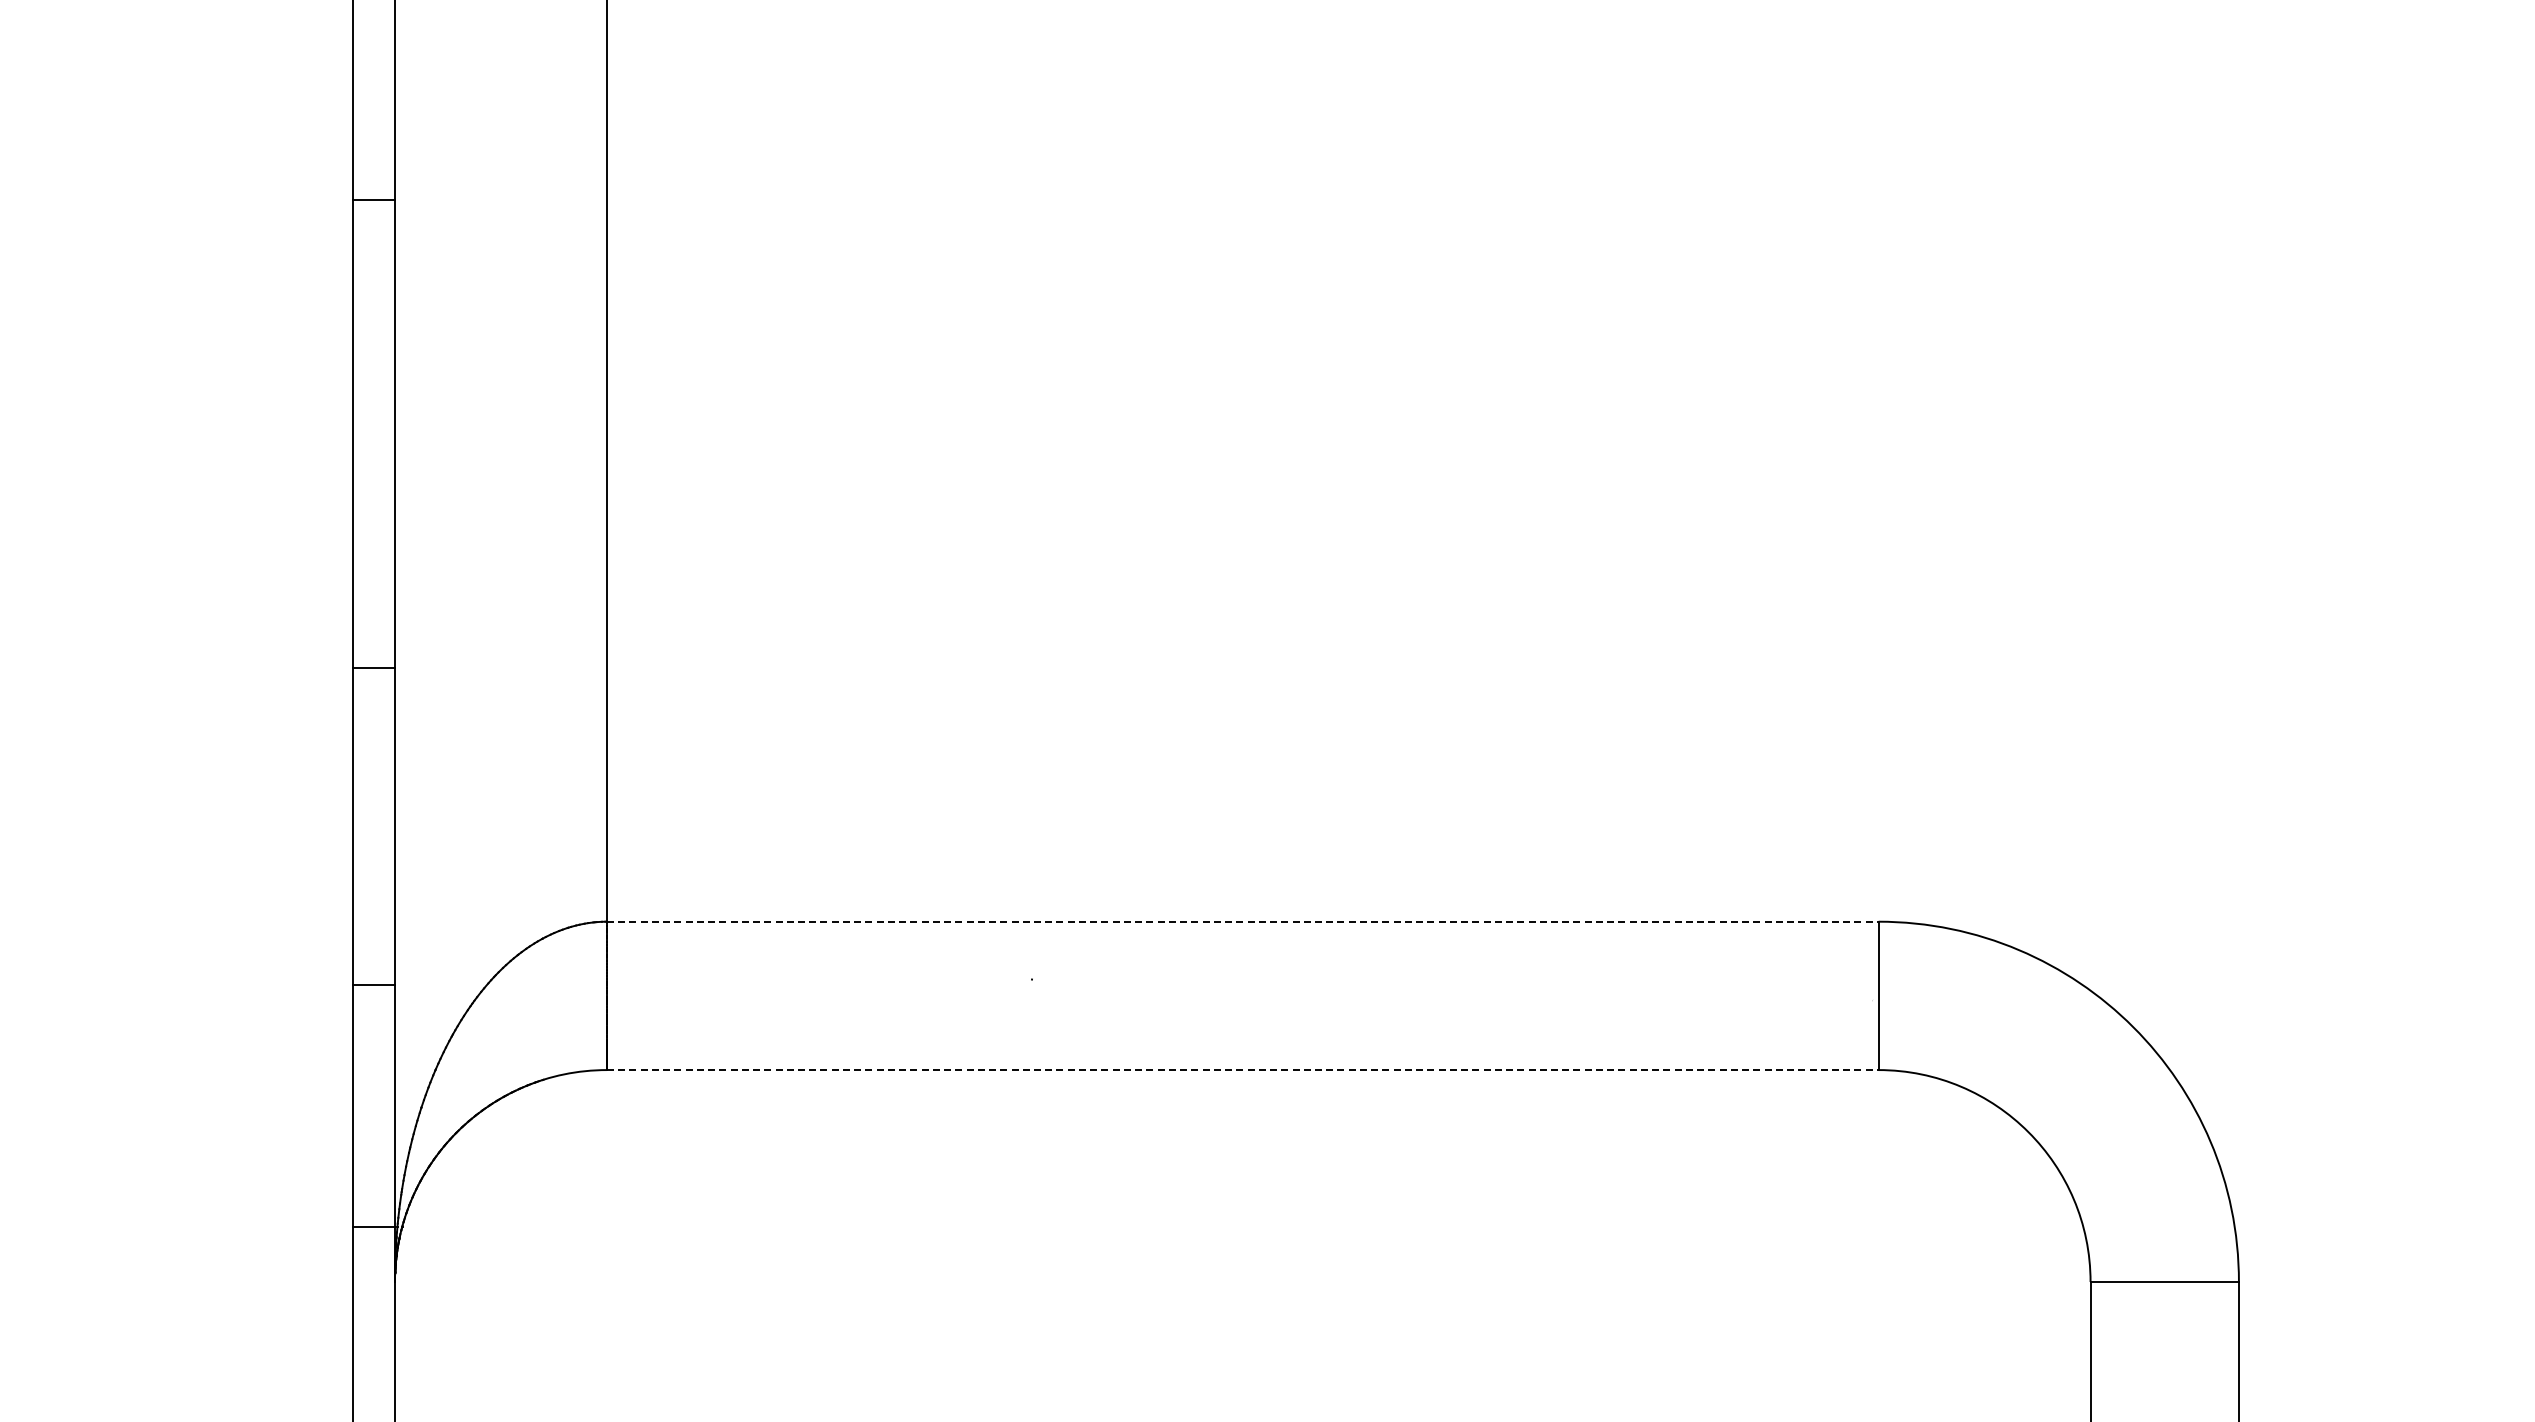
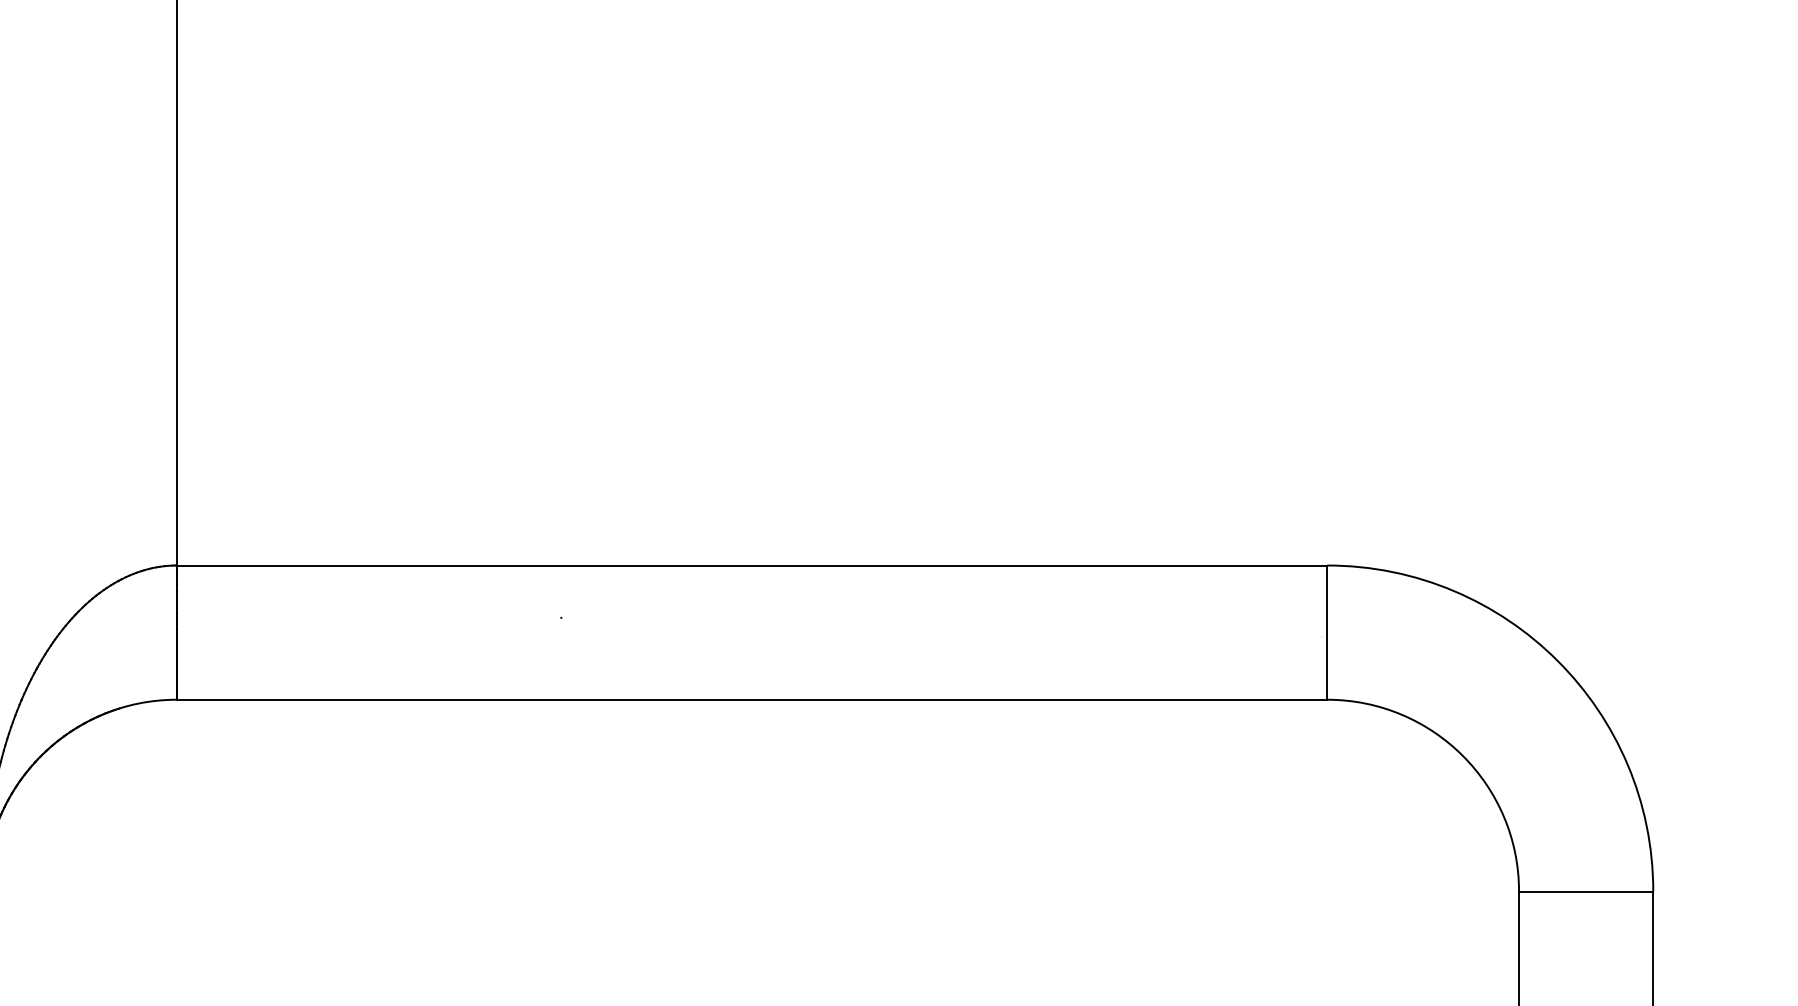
line: (1242, 921) -> (751, 565), dashed -> solid
line: (1242, 1070) -> (751, 700), dashed -> solid

